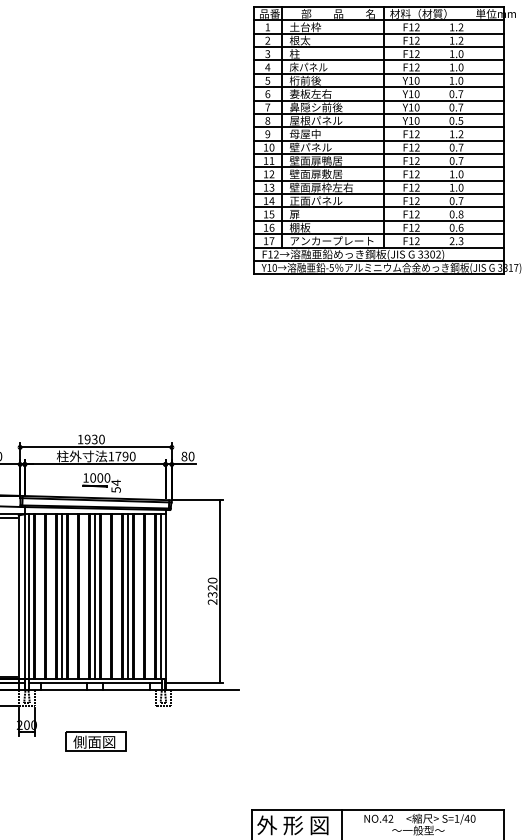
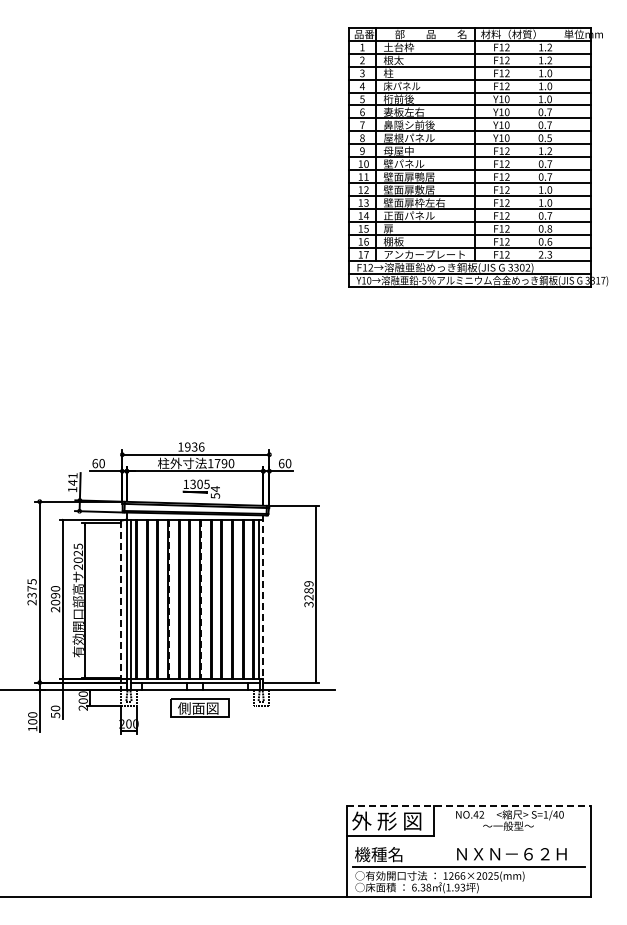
text: (101, 438) -> (201, 446), 1930 -> 1936
text: (184, 456) -> (281, 463), 80 -> 60
text: (99, 477) -> (199, 483), 1000 -> 1305
text: (212, 591) -> (308, 594), 2320 -> 3289
line: (62, 595) -> (163, 598), removed
line: (95, 595) -> (195, 598), removed
line: (128, 595) -> (227, 598), removed
line: (68, 596) -> (169, 599), solid -> dashed
line: (101, 596) -> (201, 599), solid -> dashed
line: (165, 600) -> (263, 603), solid -> dashed
line: (19, 602) -> (121, 605), solid -> dashed
part: (95, 741) -> (199, 707), moved
line: (378, 809) -> (469, 805), solid -> dashed

